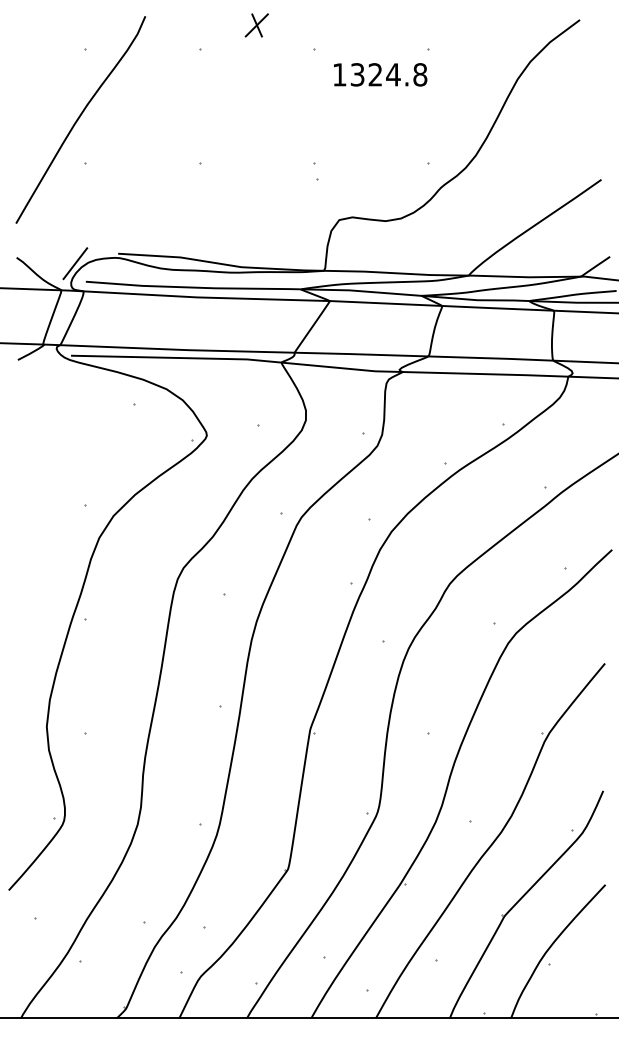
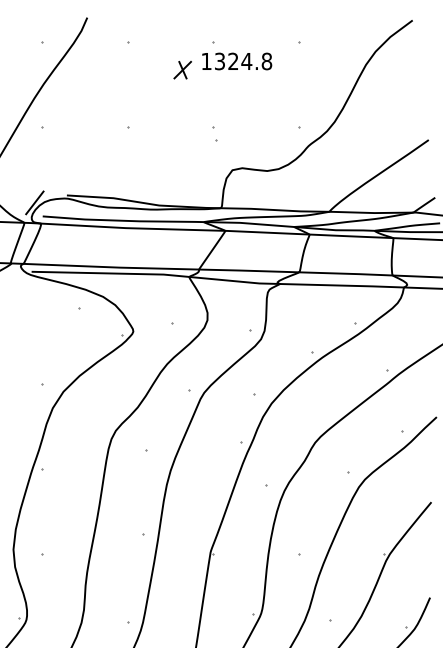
part: (256, 25) -> (182, 70), moved
text: (380, 74) -> (237, 61), moved

